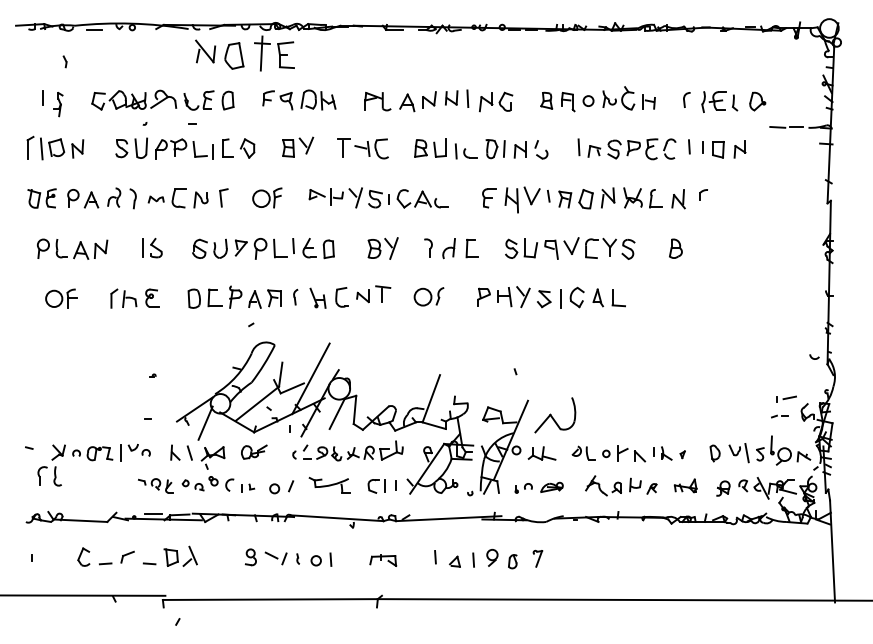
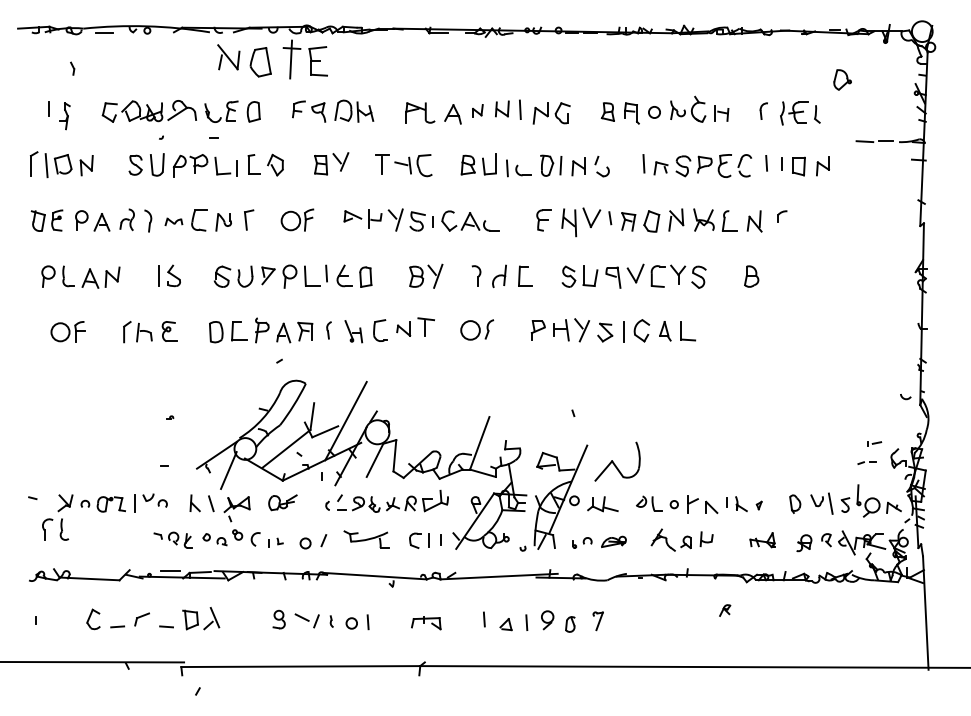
part: (429, 99) -> (477, 110), size x0.7
part: (757, 101) -> (842, 79), moved
part: (786, 398) -> (874, 443), size x0.6
part: (652, 488) -> (725, 610), moved

